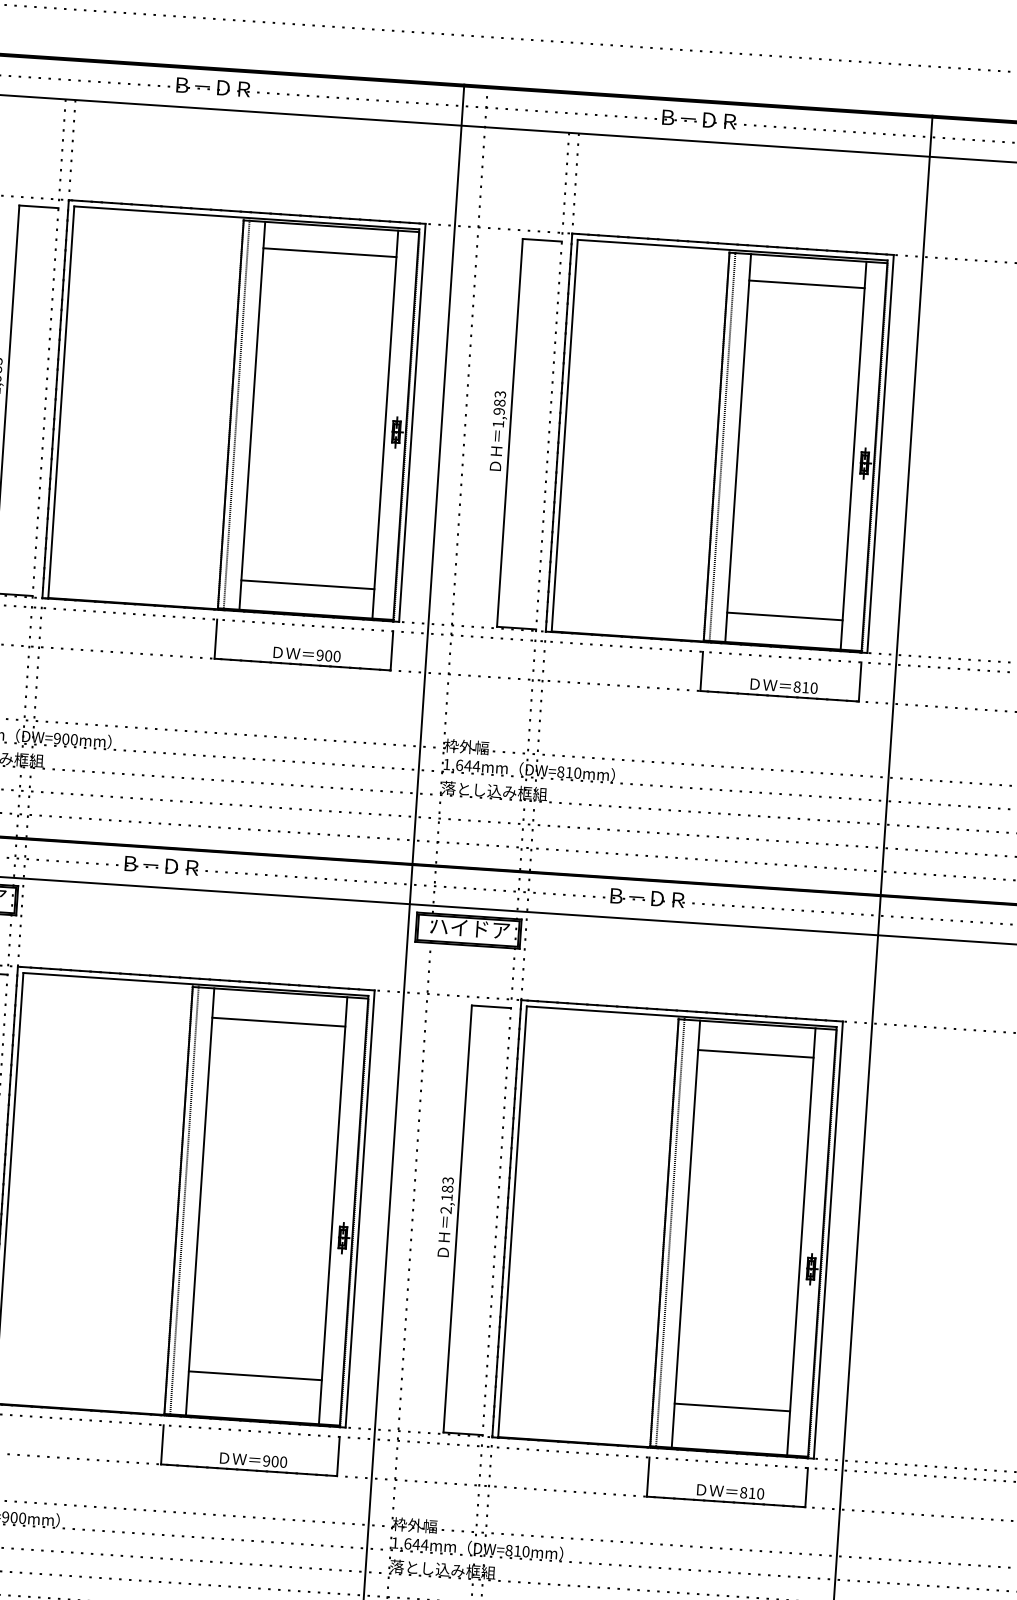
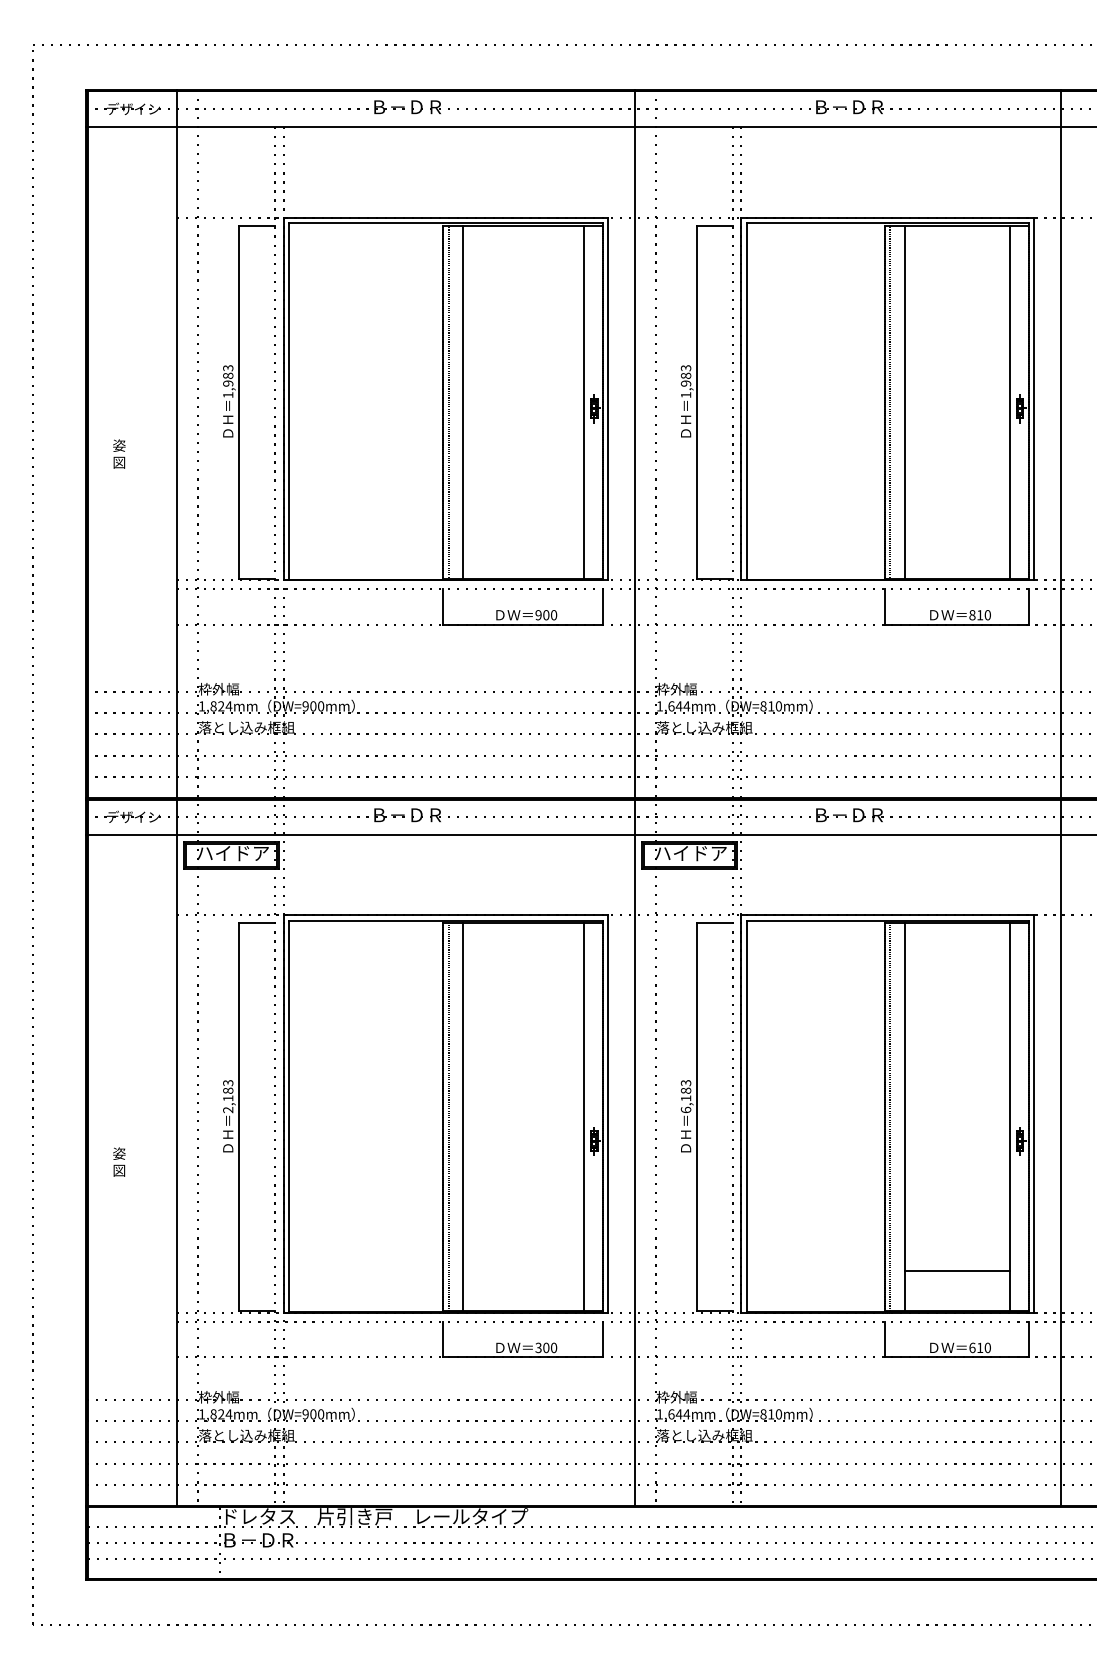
line: (329, 252) -> (522, 249), removed
line: (806, 283) -> (956, 249), removed
line: (307, 585) -> (522, 552), removed
line: (784, 616) -> (956, 552), removed
line: (278, 1021) -> (522, 949), removed
line: (755, 1053) -> (956, 949), removed
text: (445, 1209) -> (685, 1109), 2,183 -> 6,183
line: (254, 1375) -> (522, 1271), removed
text: (266, 1460) -> (538, 1347), 900 -> 300
text: (743, 1492) -> (972, 1347), 810 -> 610

